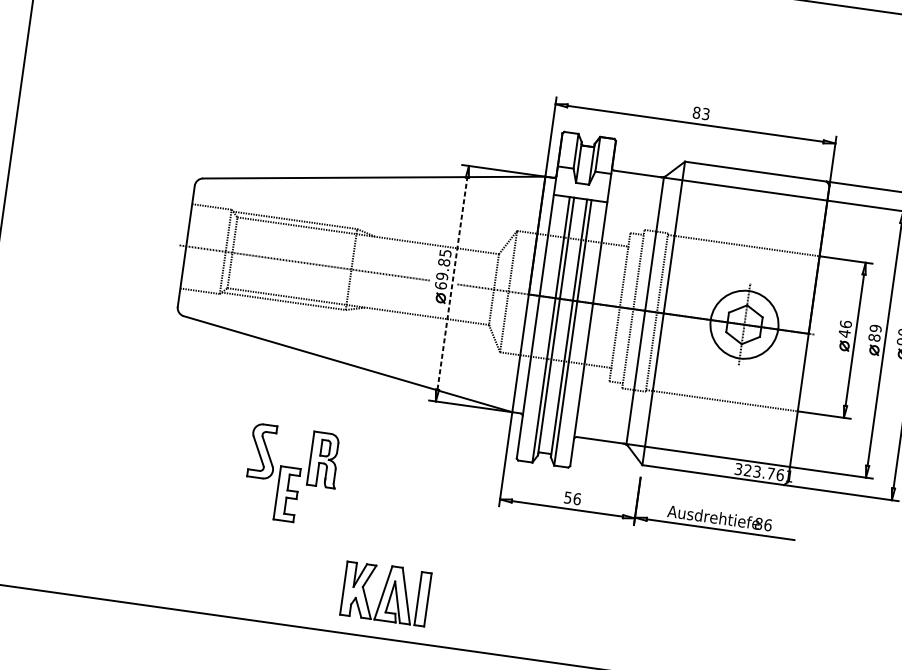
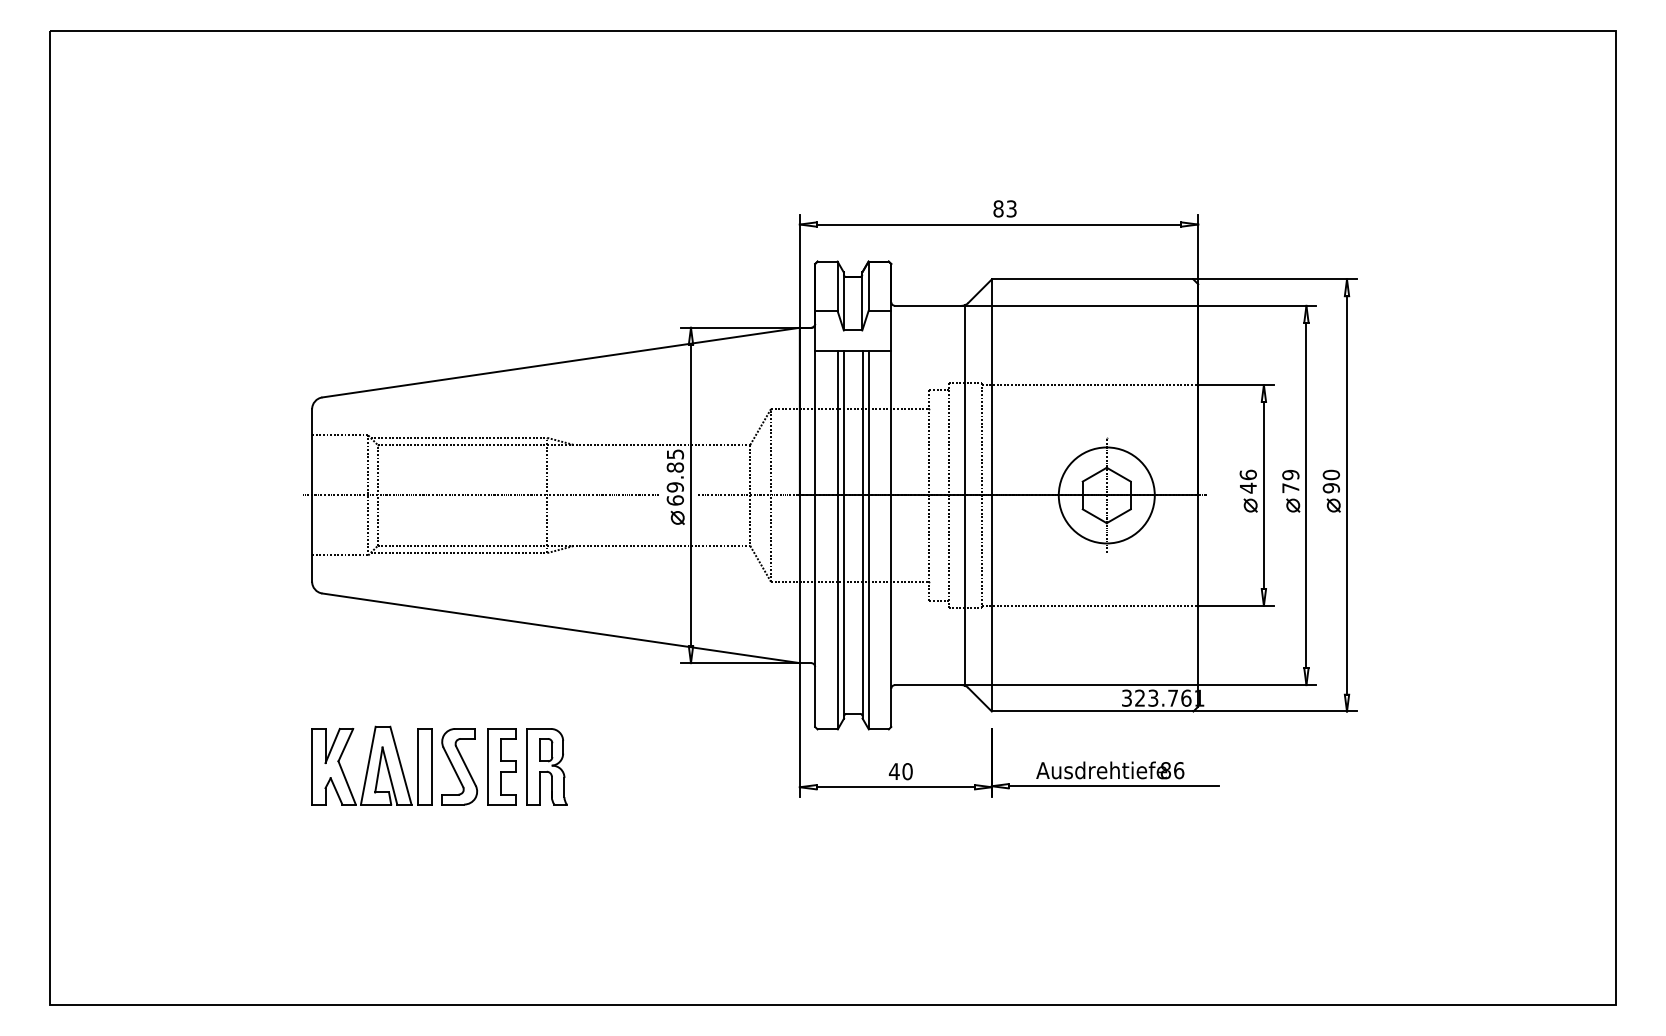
line: (452, 283) -> (691, 495), dashed -> solid
text: (874, 338) -> (1290, 488), 89 -> 79
part: (287, 494) -> (501, 766), moved
text: (572, 498) -> (900, 771), 56 -> 40
part: (385, 593) -> (371, 765), moved

